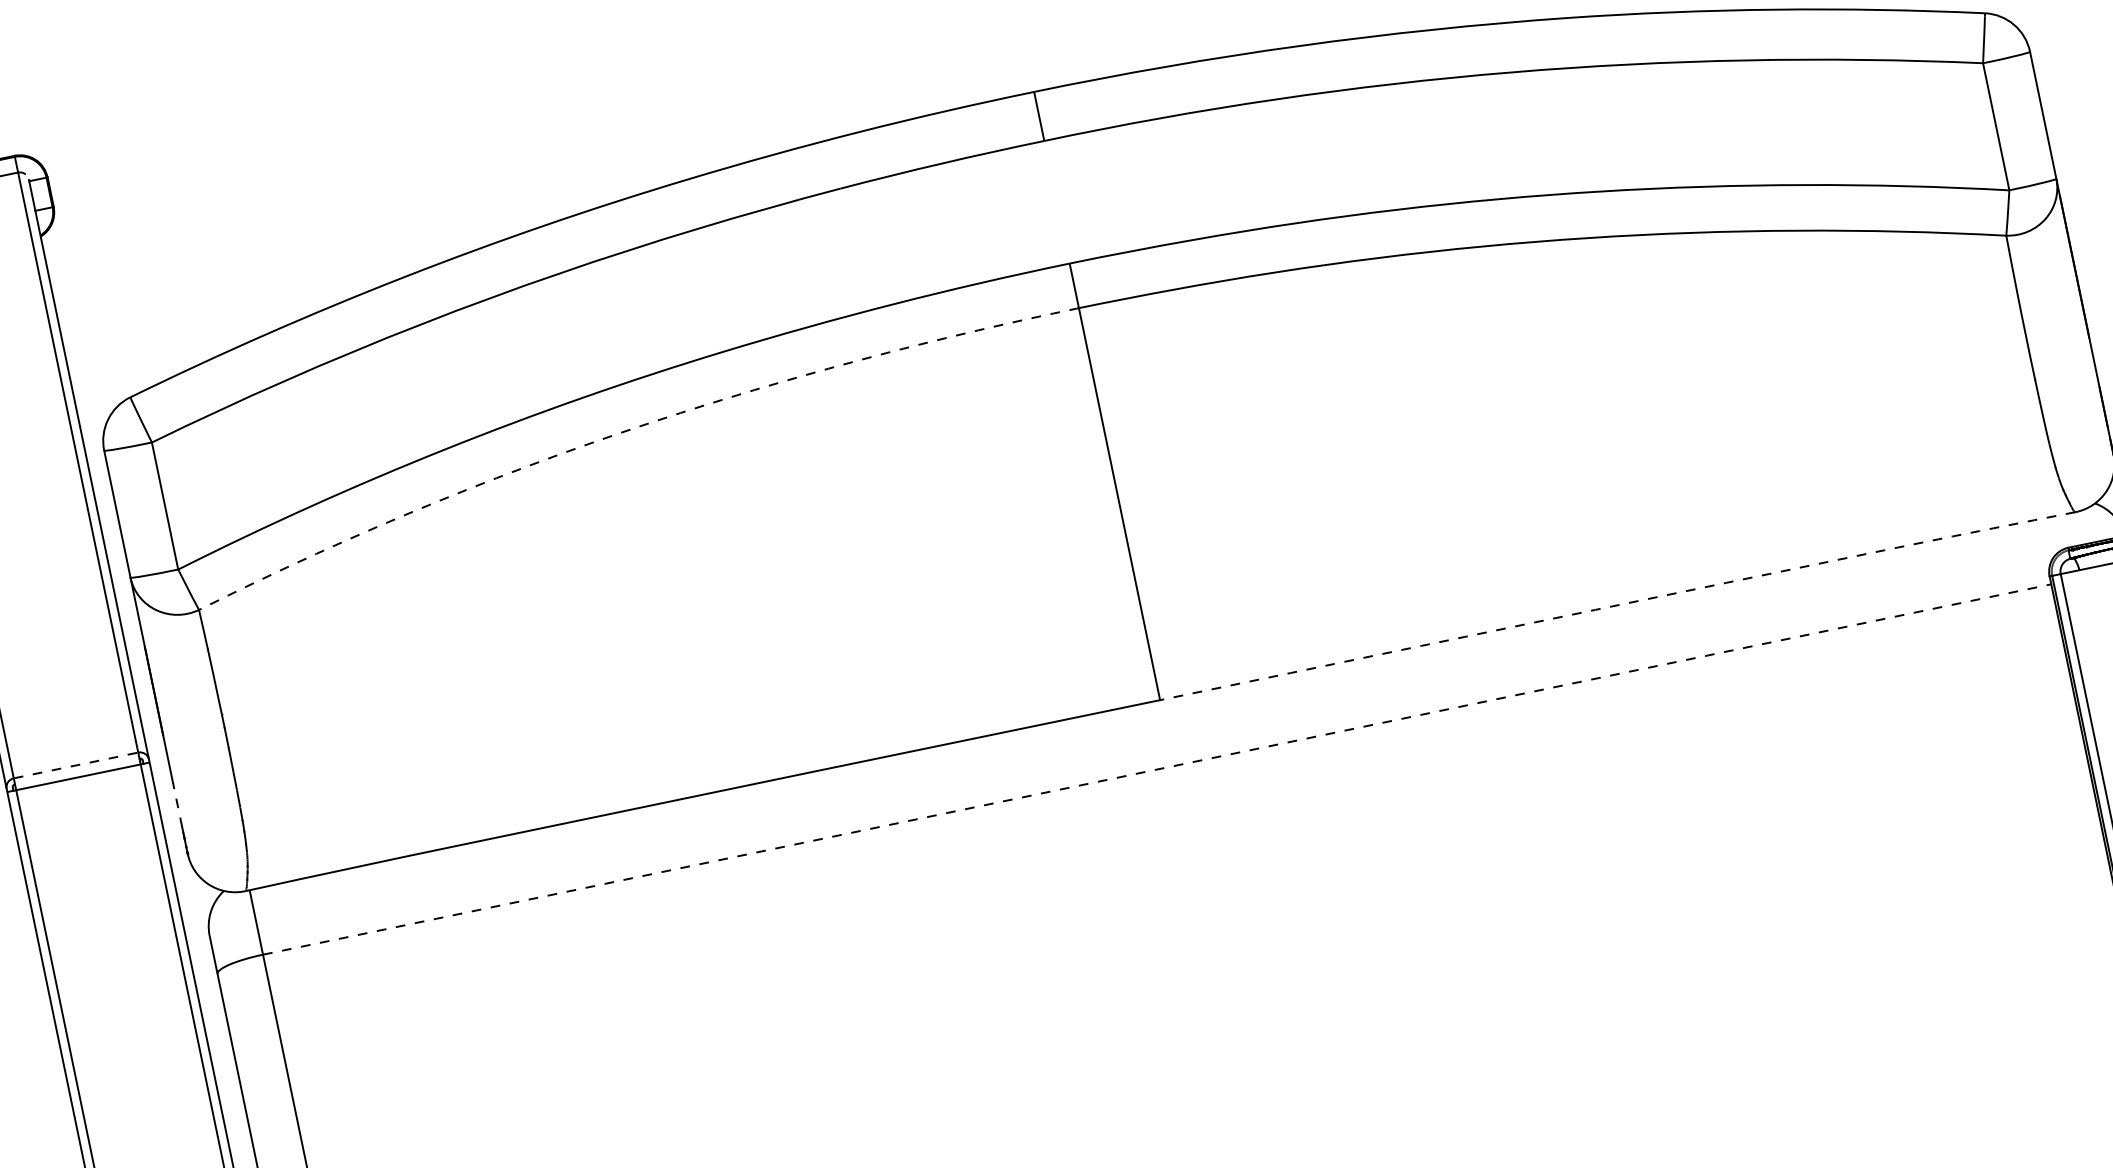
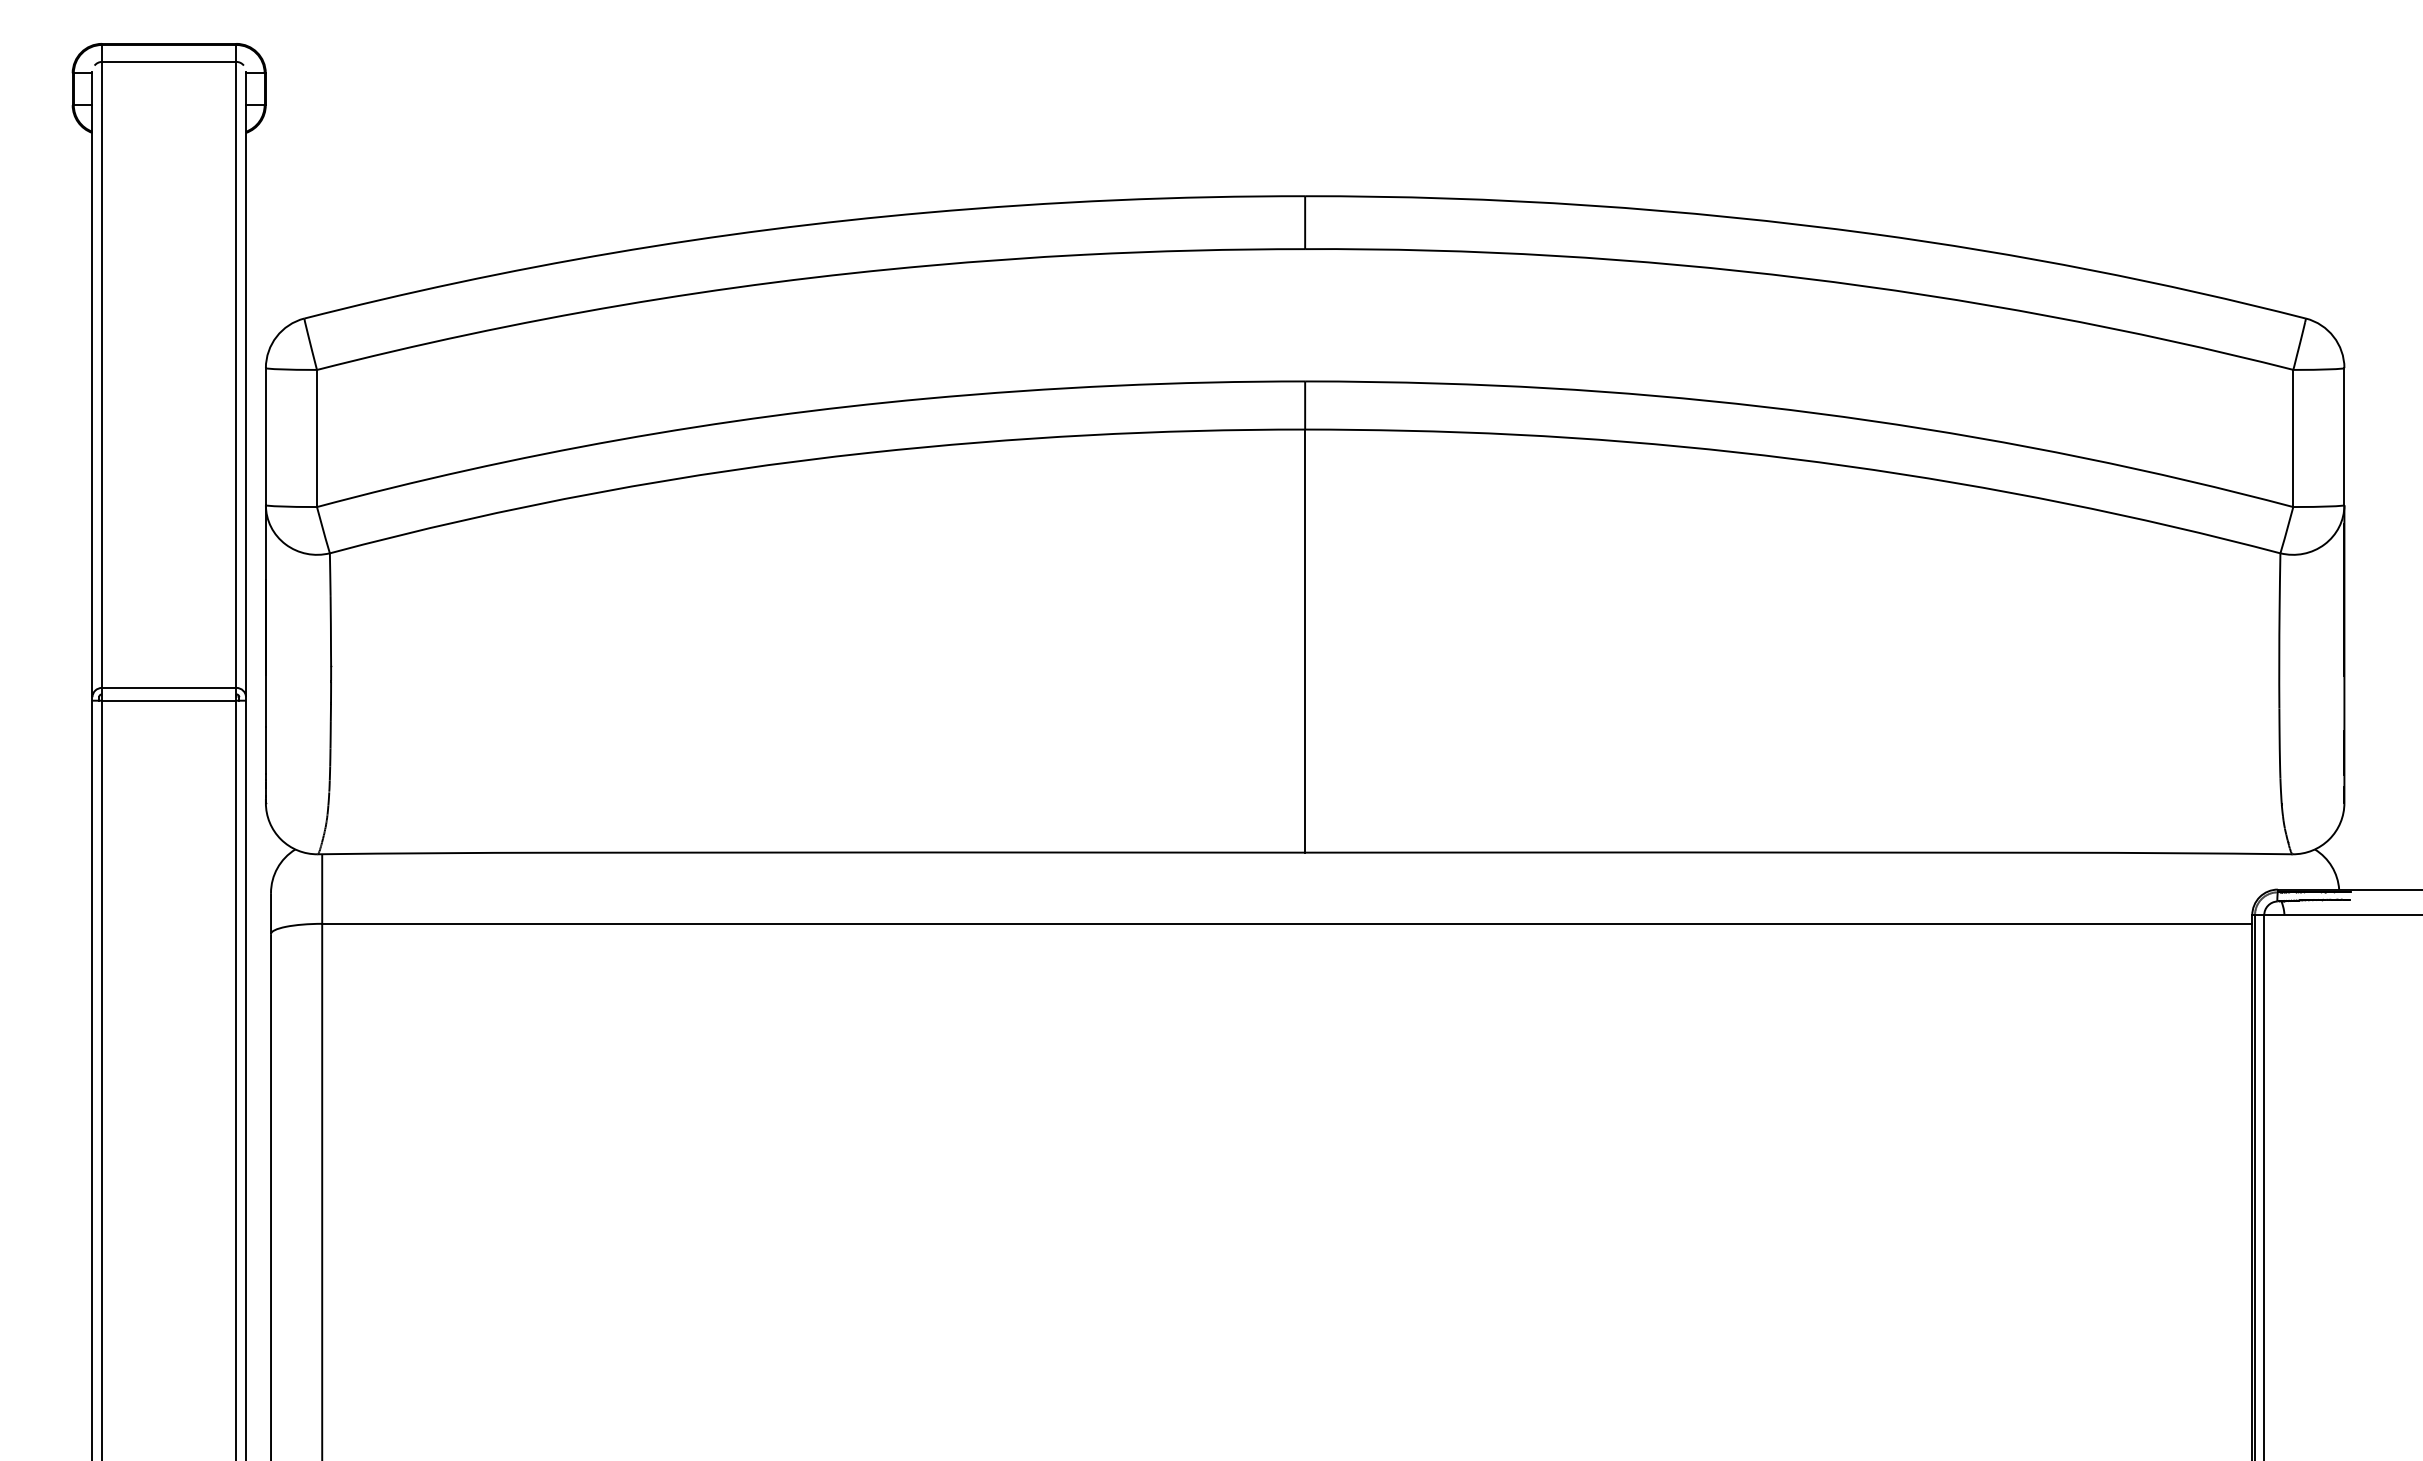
line: (624, 431) -> (808, 459), dashed -> solid
line: (1618, 605) -> (1799, 852), dashed -> solid
line: (76, 765) -> (169, 687), dashed -> solid
line: (1157, 769) -> (1287, 923), dashed -> solid
line: (177, 804) -> (265, 750), dashed -> solid

